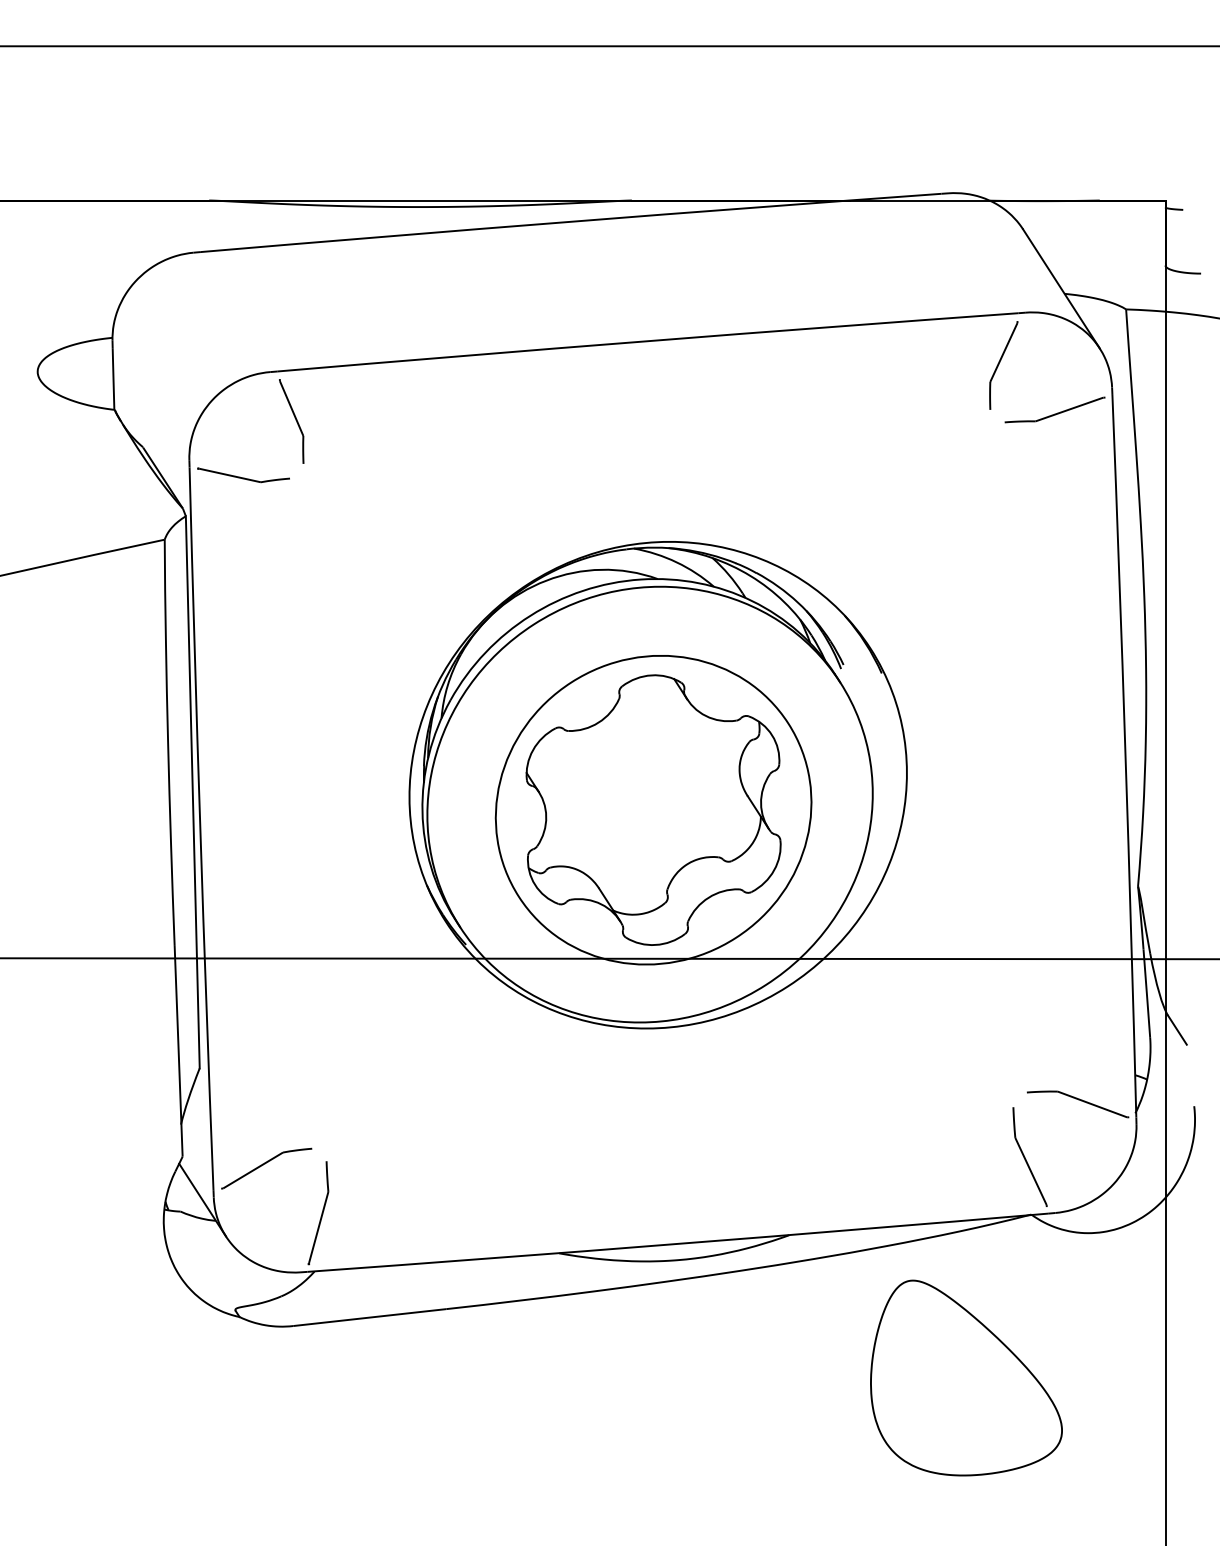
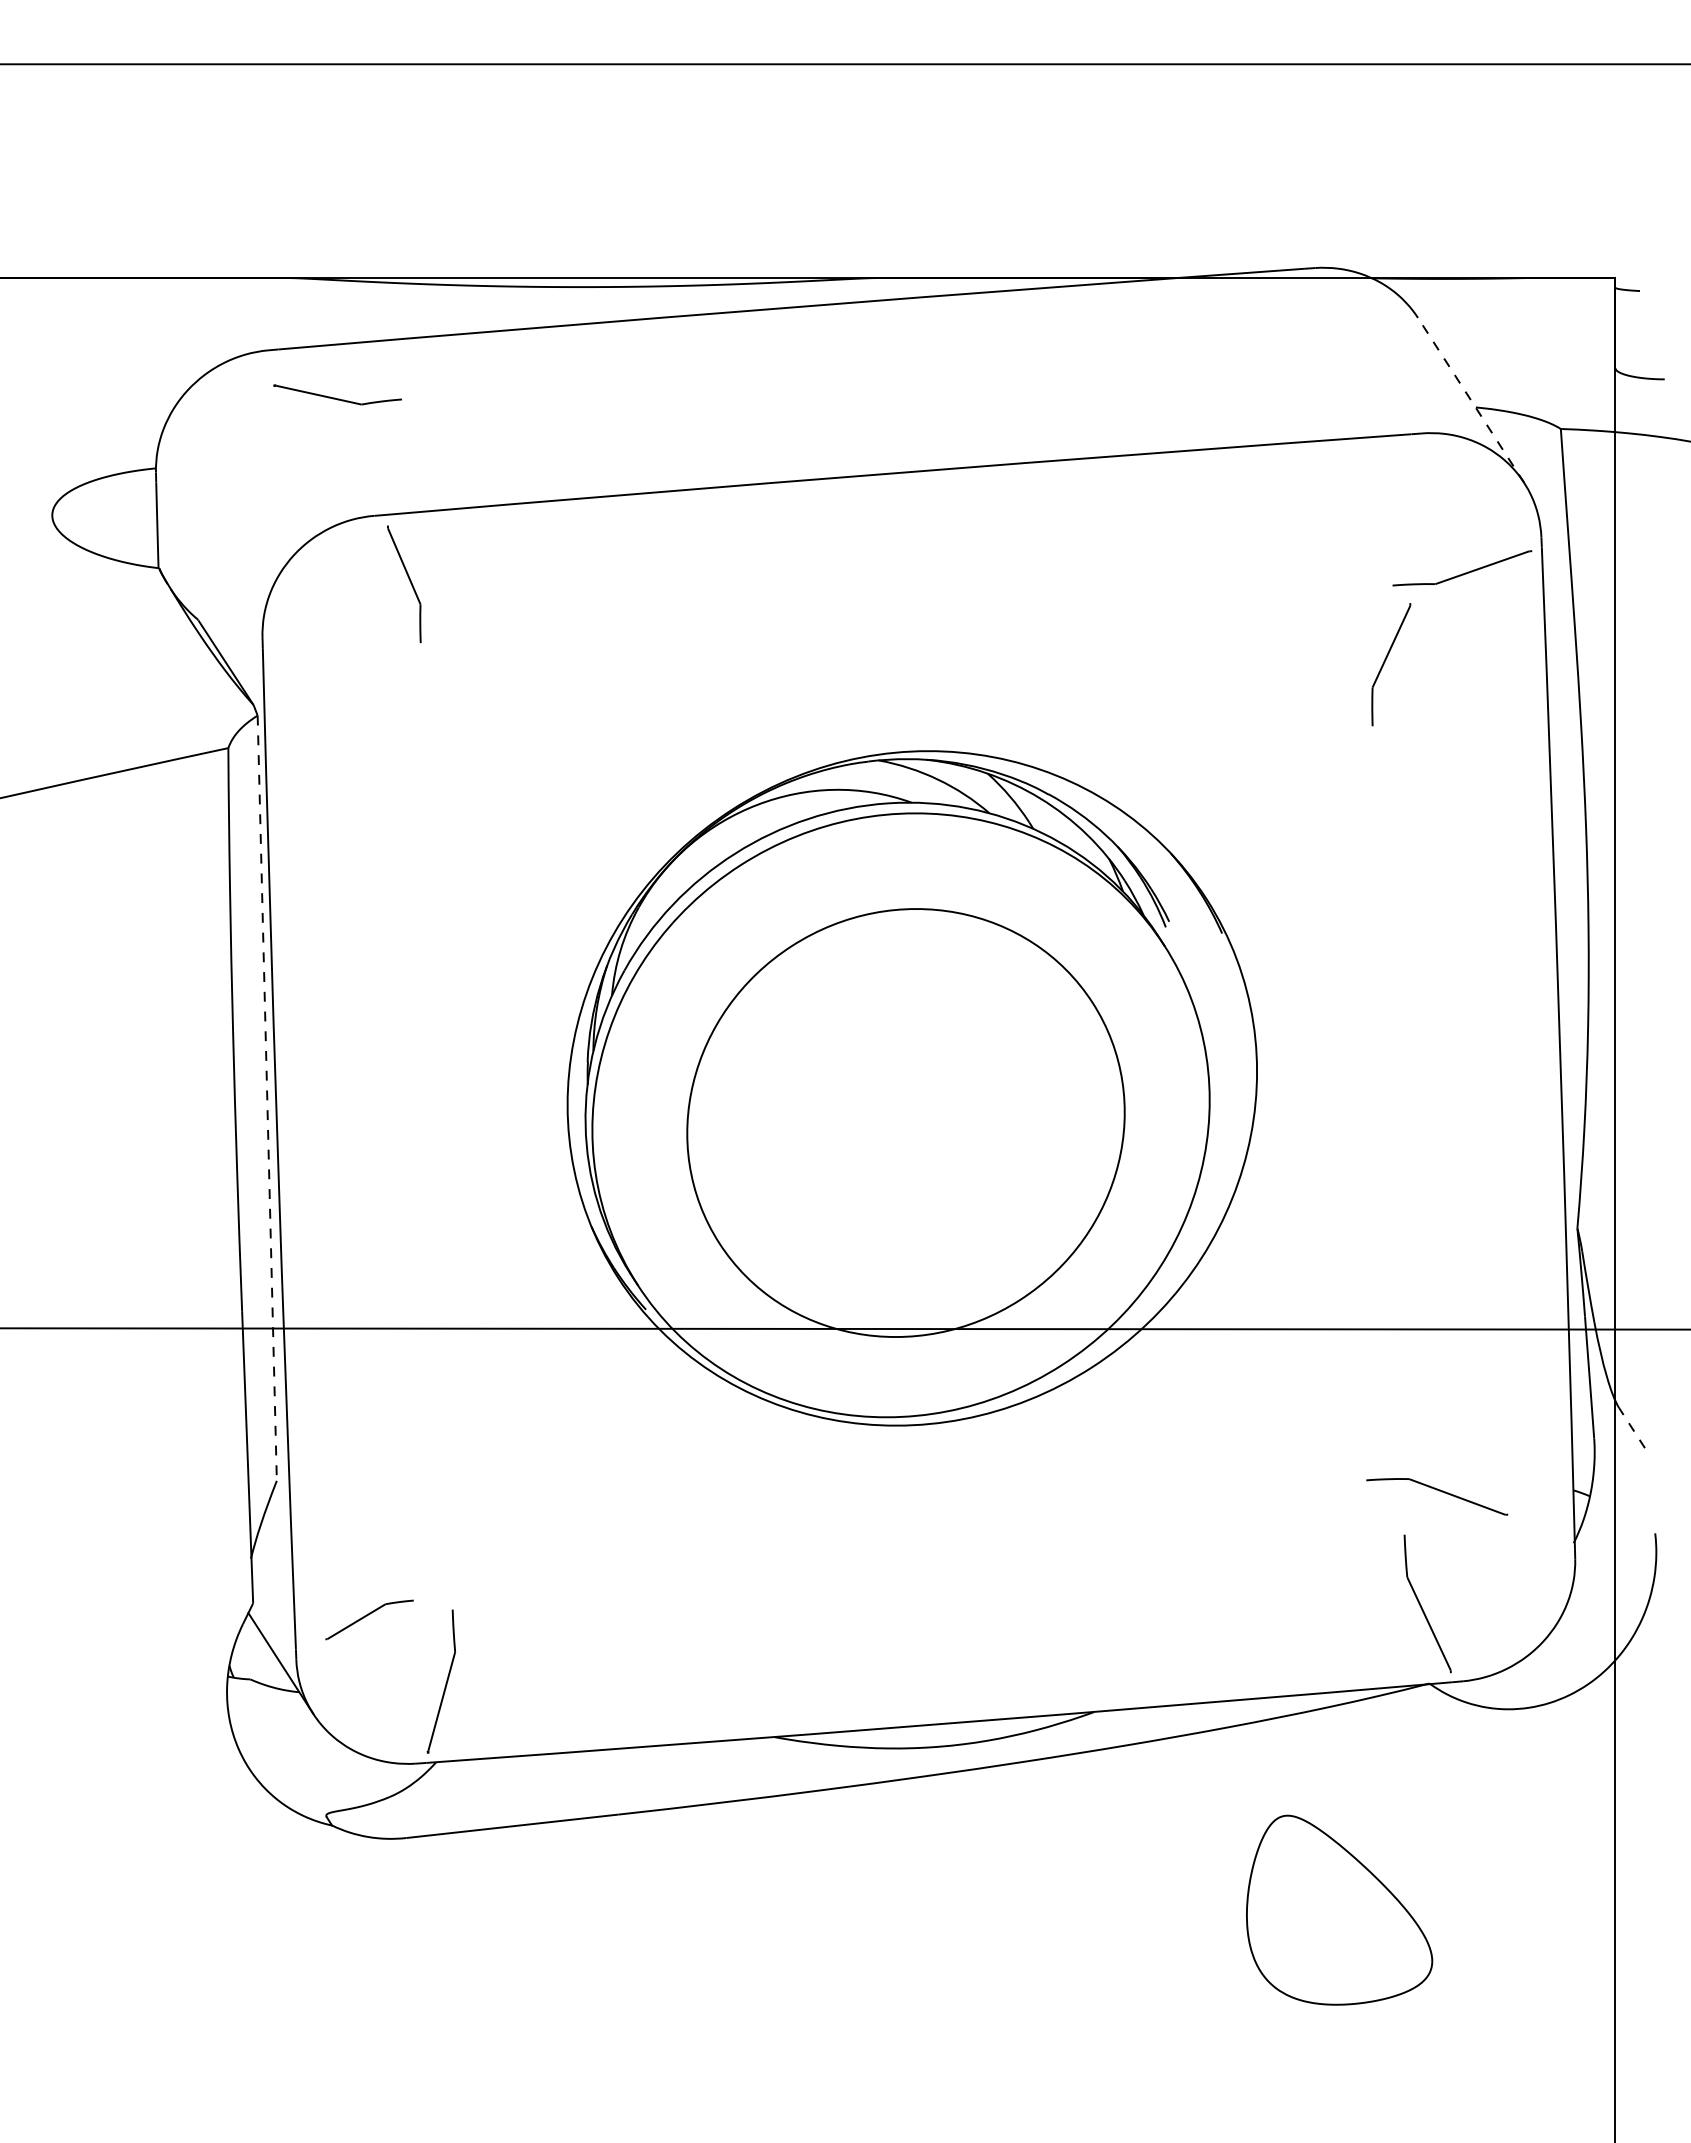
line: (1060, 288) -> (1470, 400), solid -> dashed
part: (999, 363) -> (1385, 662), moved
part: (243, 475) -> (337, 394), moved
line: (192, 792) -> (267, 1098), solid -> dashed
part: (653, 809) -> (905, 1122), removed
line: (1177, 1030) -> (1632, 1428), solid -> dashed
part: (1078, 1104) -> (1437, 1496), moved
part: (266, 1168) -> (369, 1619), size x0.7
part: (966, 1378) -> (1339, 1910), size x0.7

